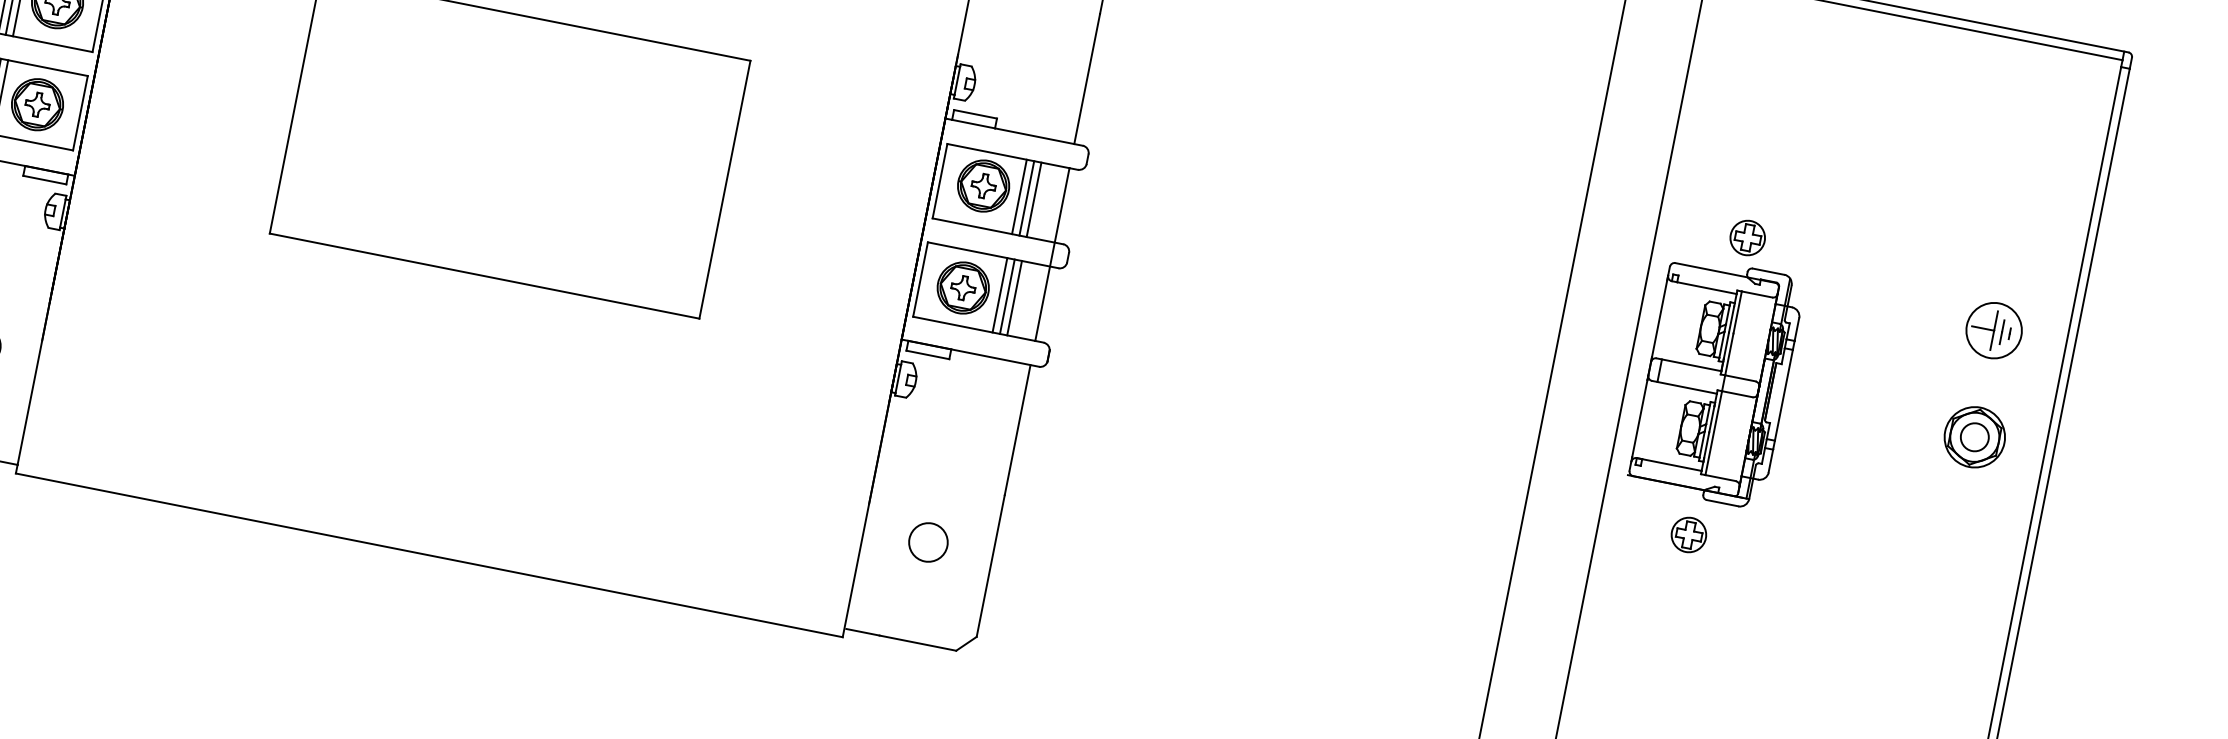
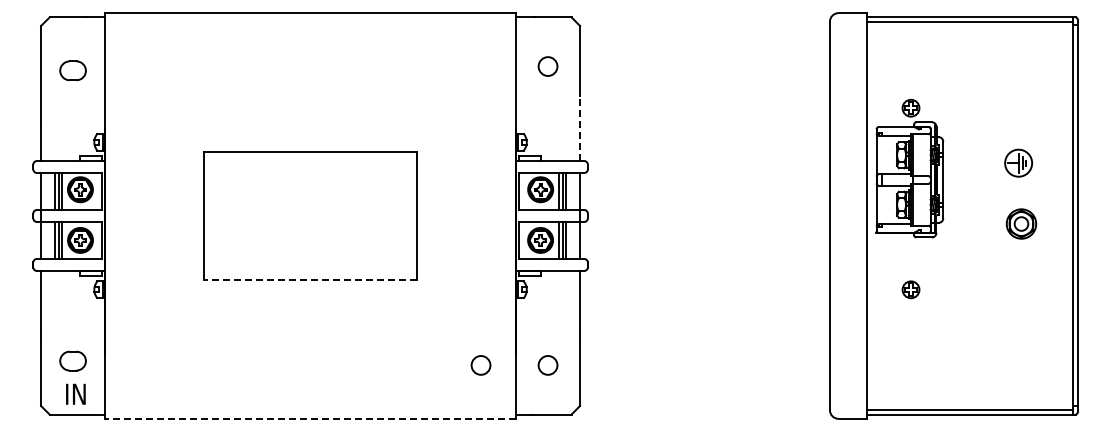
line: (1088, 78) -> (580, 128), solid -> dashed
line: (484, 276) -> (310, 280), solid -> dashed
part: (1994, 329) -> (1018, 162), moved
part: (1720, 358) -> (909, 168), moved
part: (1975, 436) -> (1021, 223), moved
circle: (792, 515) -> (480, 365), added
line: (429, 554) -> (310, 418), solid -> dashed

